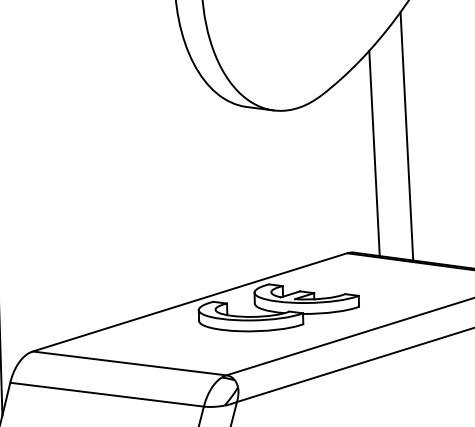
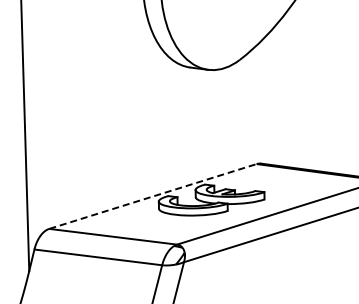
line: (405, 135) -> (295, 86), removed
line: (374, 152) -> (274, 97), removed
line: (189, 302) -> (152, 196), solid -> dashed

